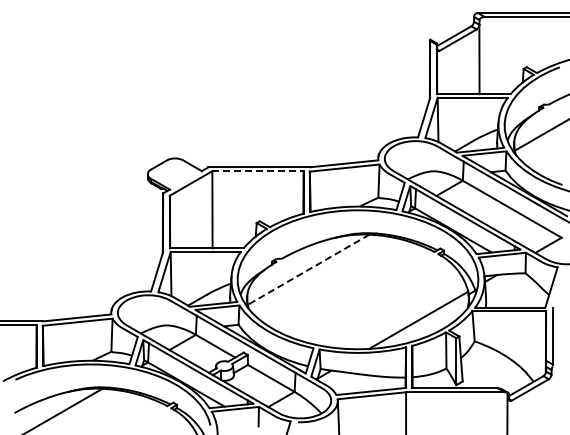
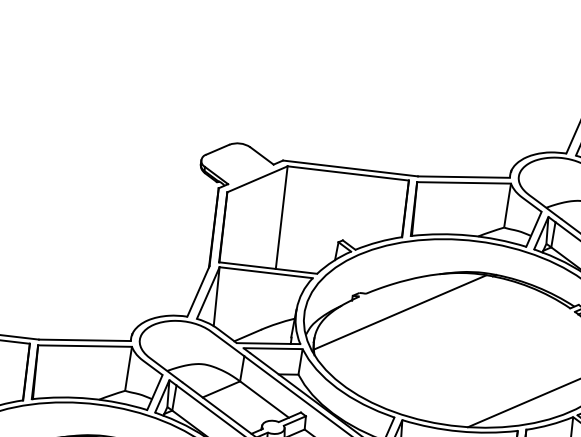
line: (257, 171) -> (347, 173), dashed -> solid
line: (308, 270) -> (399, 313), dashed -> solid

